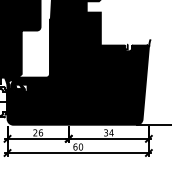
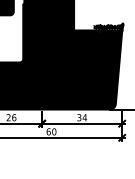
hatch: (135, 45) -> (108, 30), added

